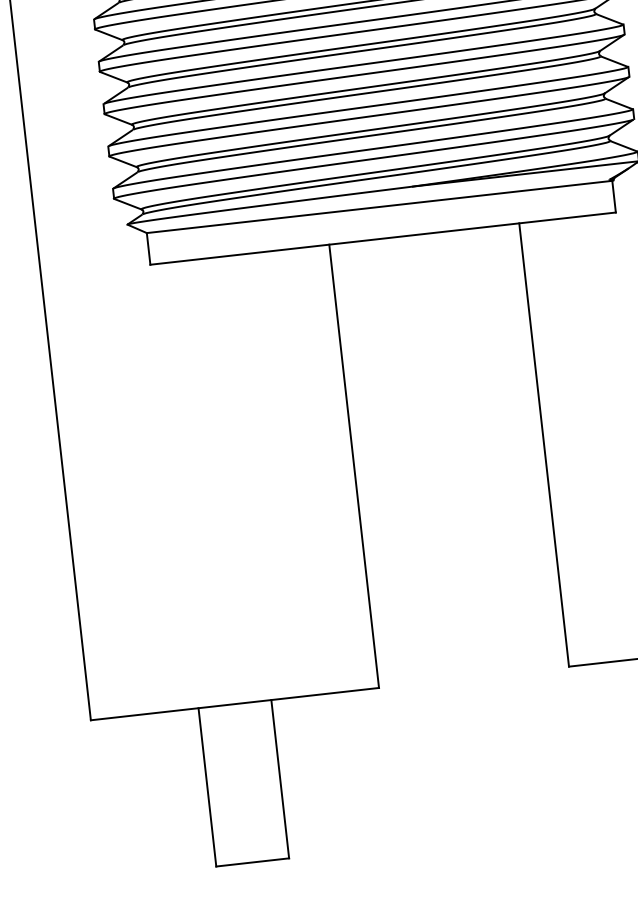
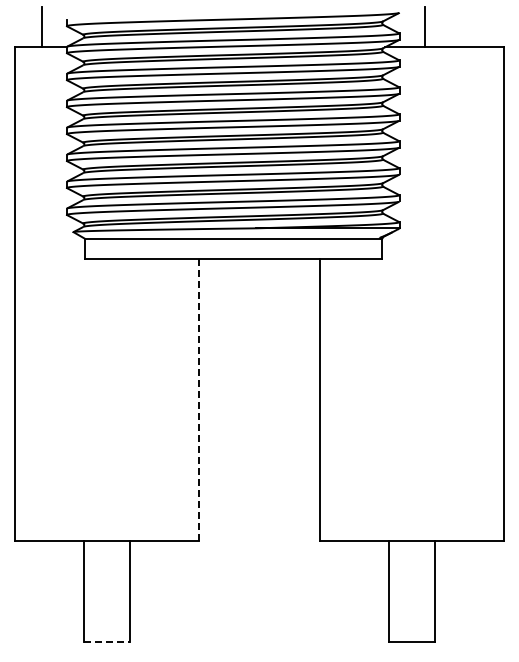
line: (355, 466) -> (199, 400), solid -> dashed
line: (253, 862) -> (107, 642), solid -> dashed

